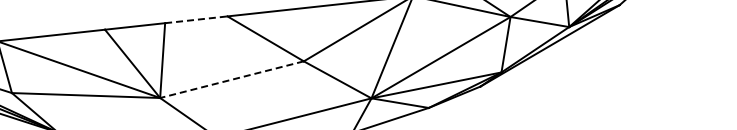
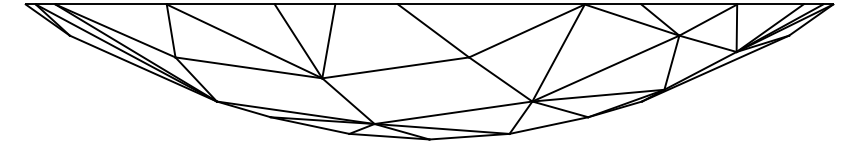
line: (197, 19) -> (367, 4), dashed -> solid
line: (231, 79) -> (395, 67), dashed -> solid

